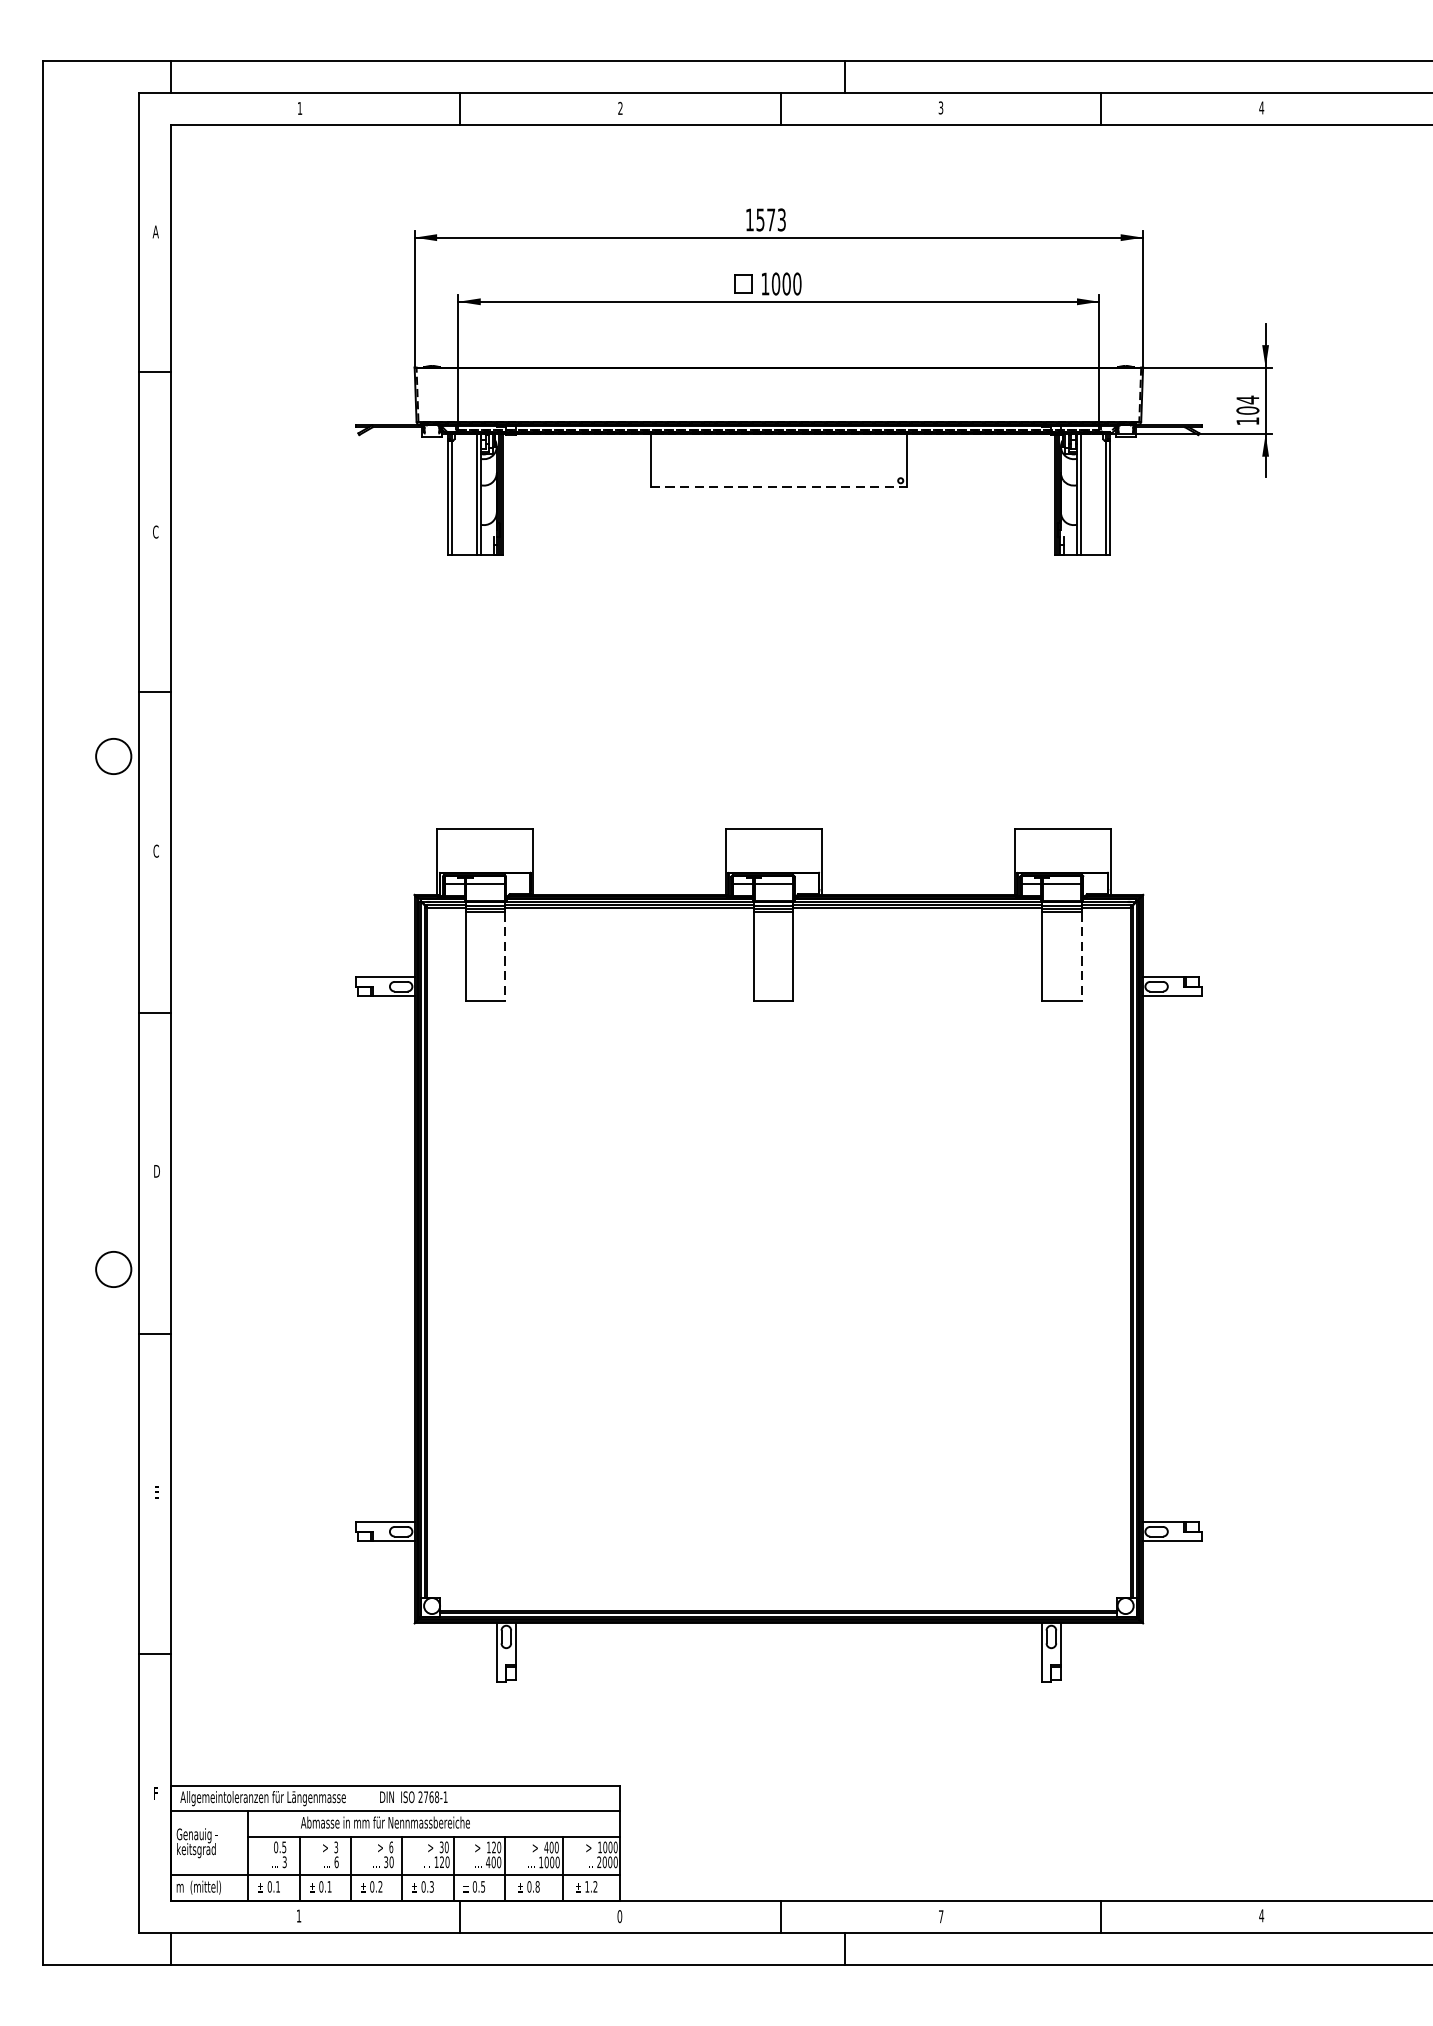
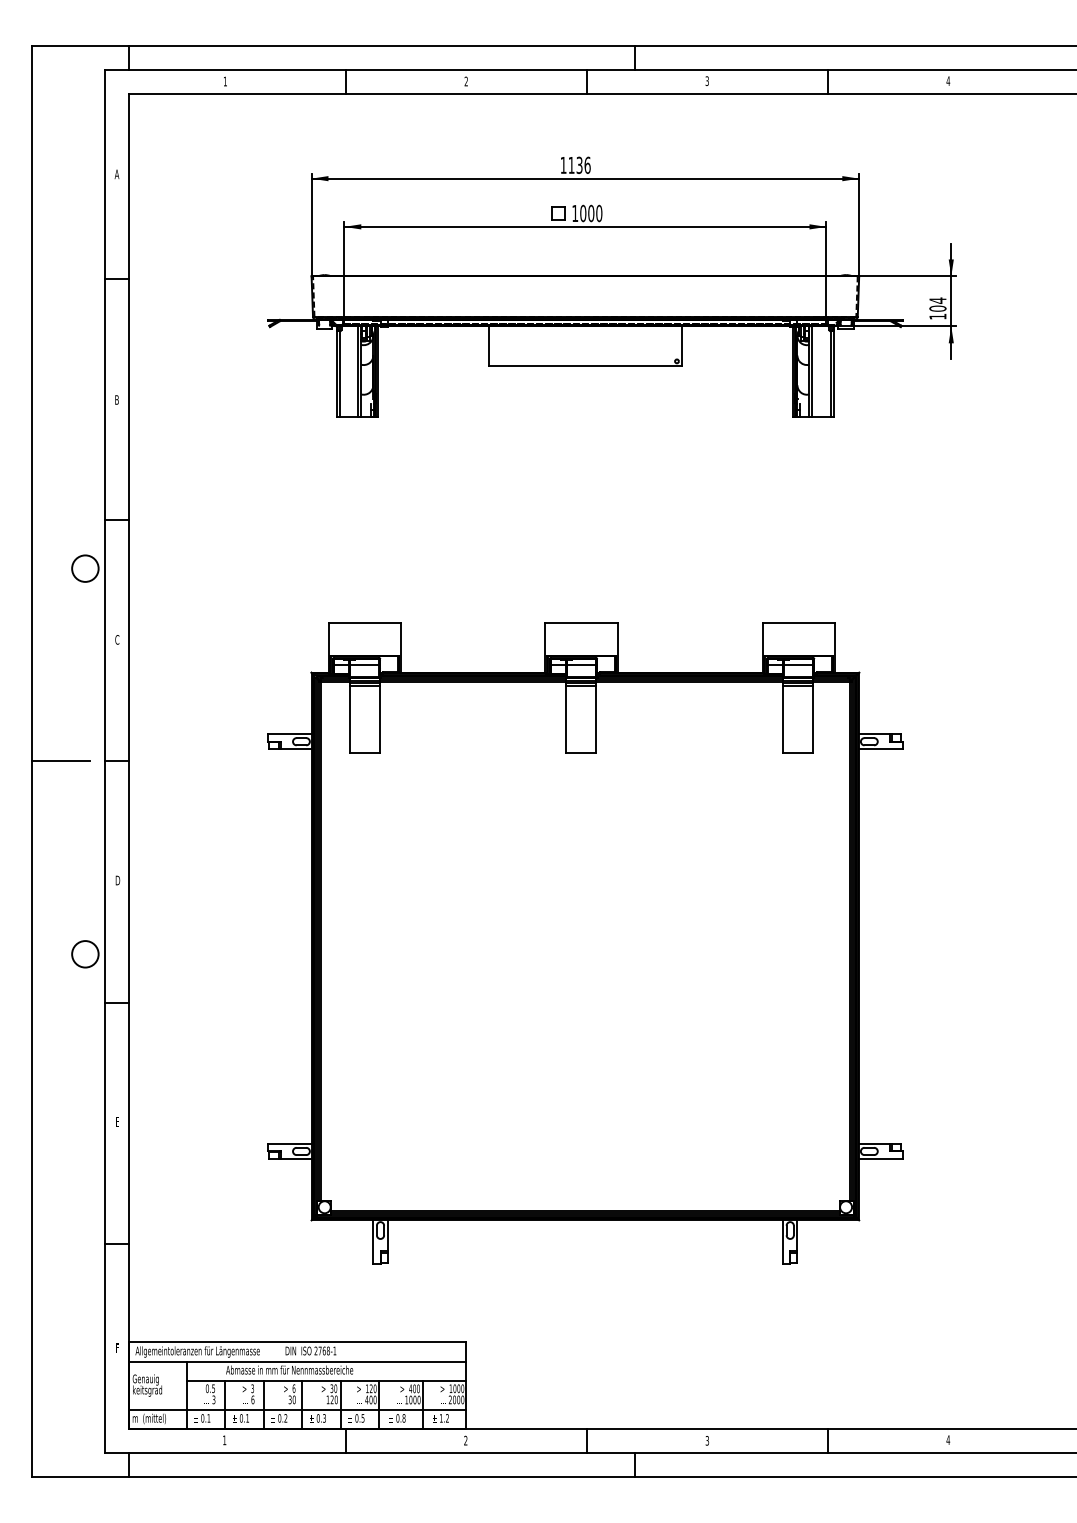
text: (771, 218) -> (579, 164), 1573 -> 1136
line: (779, 487) -> (585, 366), dashed -> solid
text: (155, 531) -> (116, 399), C -> B
line: (504, 957) -> (379, 719), dashed -> solid
line: (1082, 957) -> (813, 719), dashed -> solid
line: (81, 1013) -> (61, 761), added
text: (619, 1916) -> (465, 1440), 0 -> 2
text: (941, 1916) -> (707, 1440), 7 -> 3

